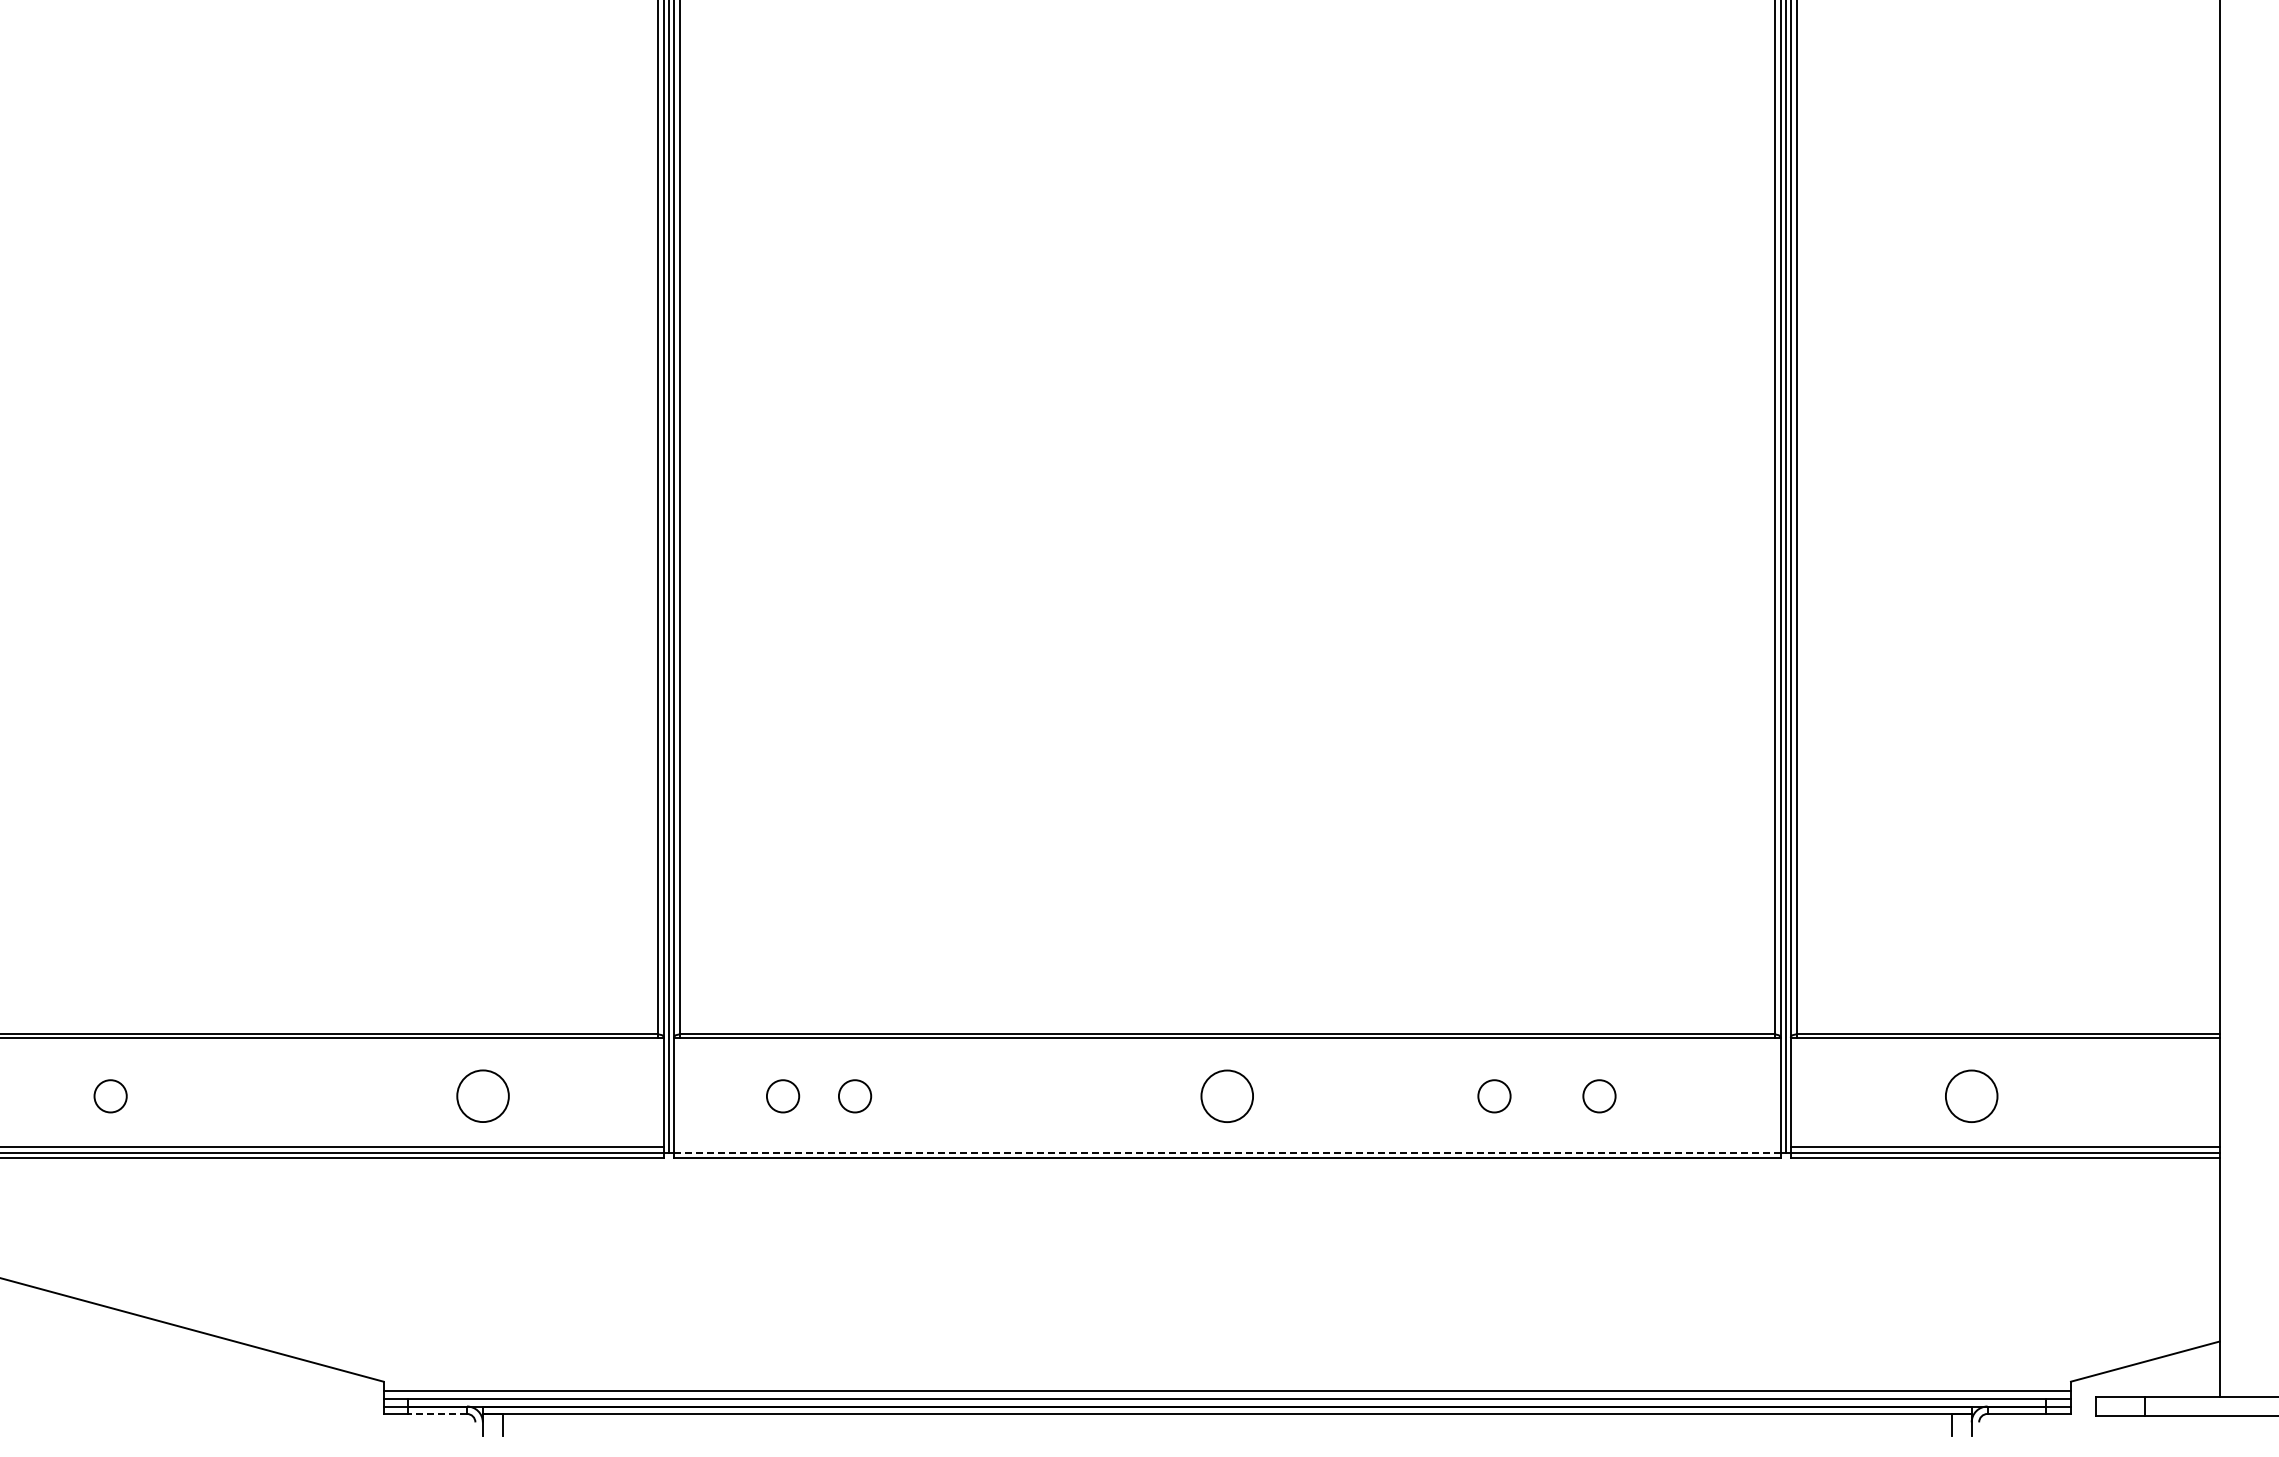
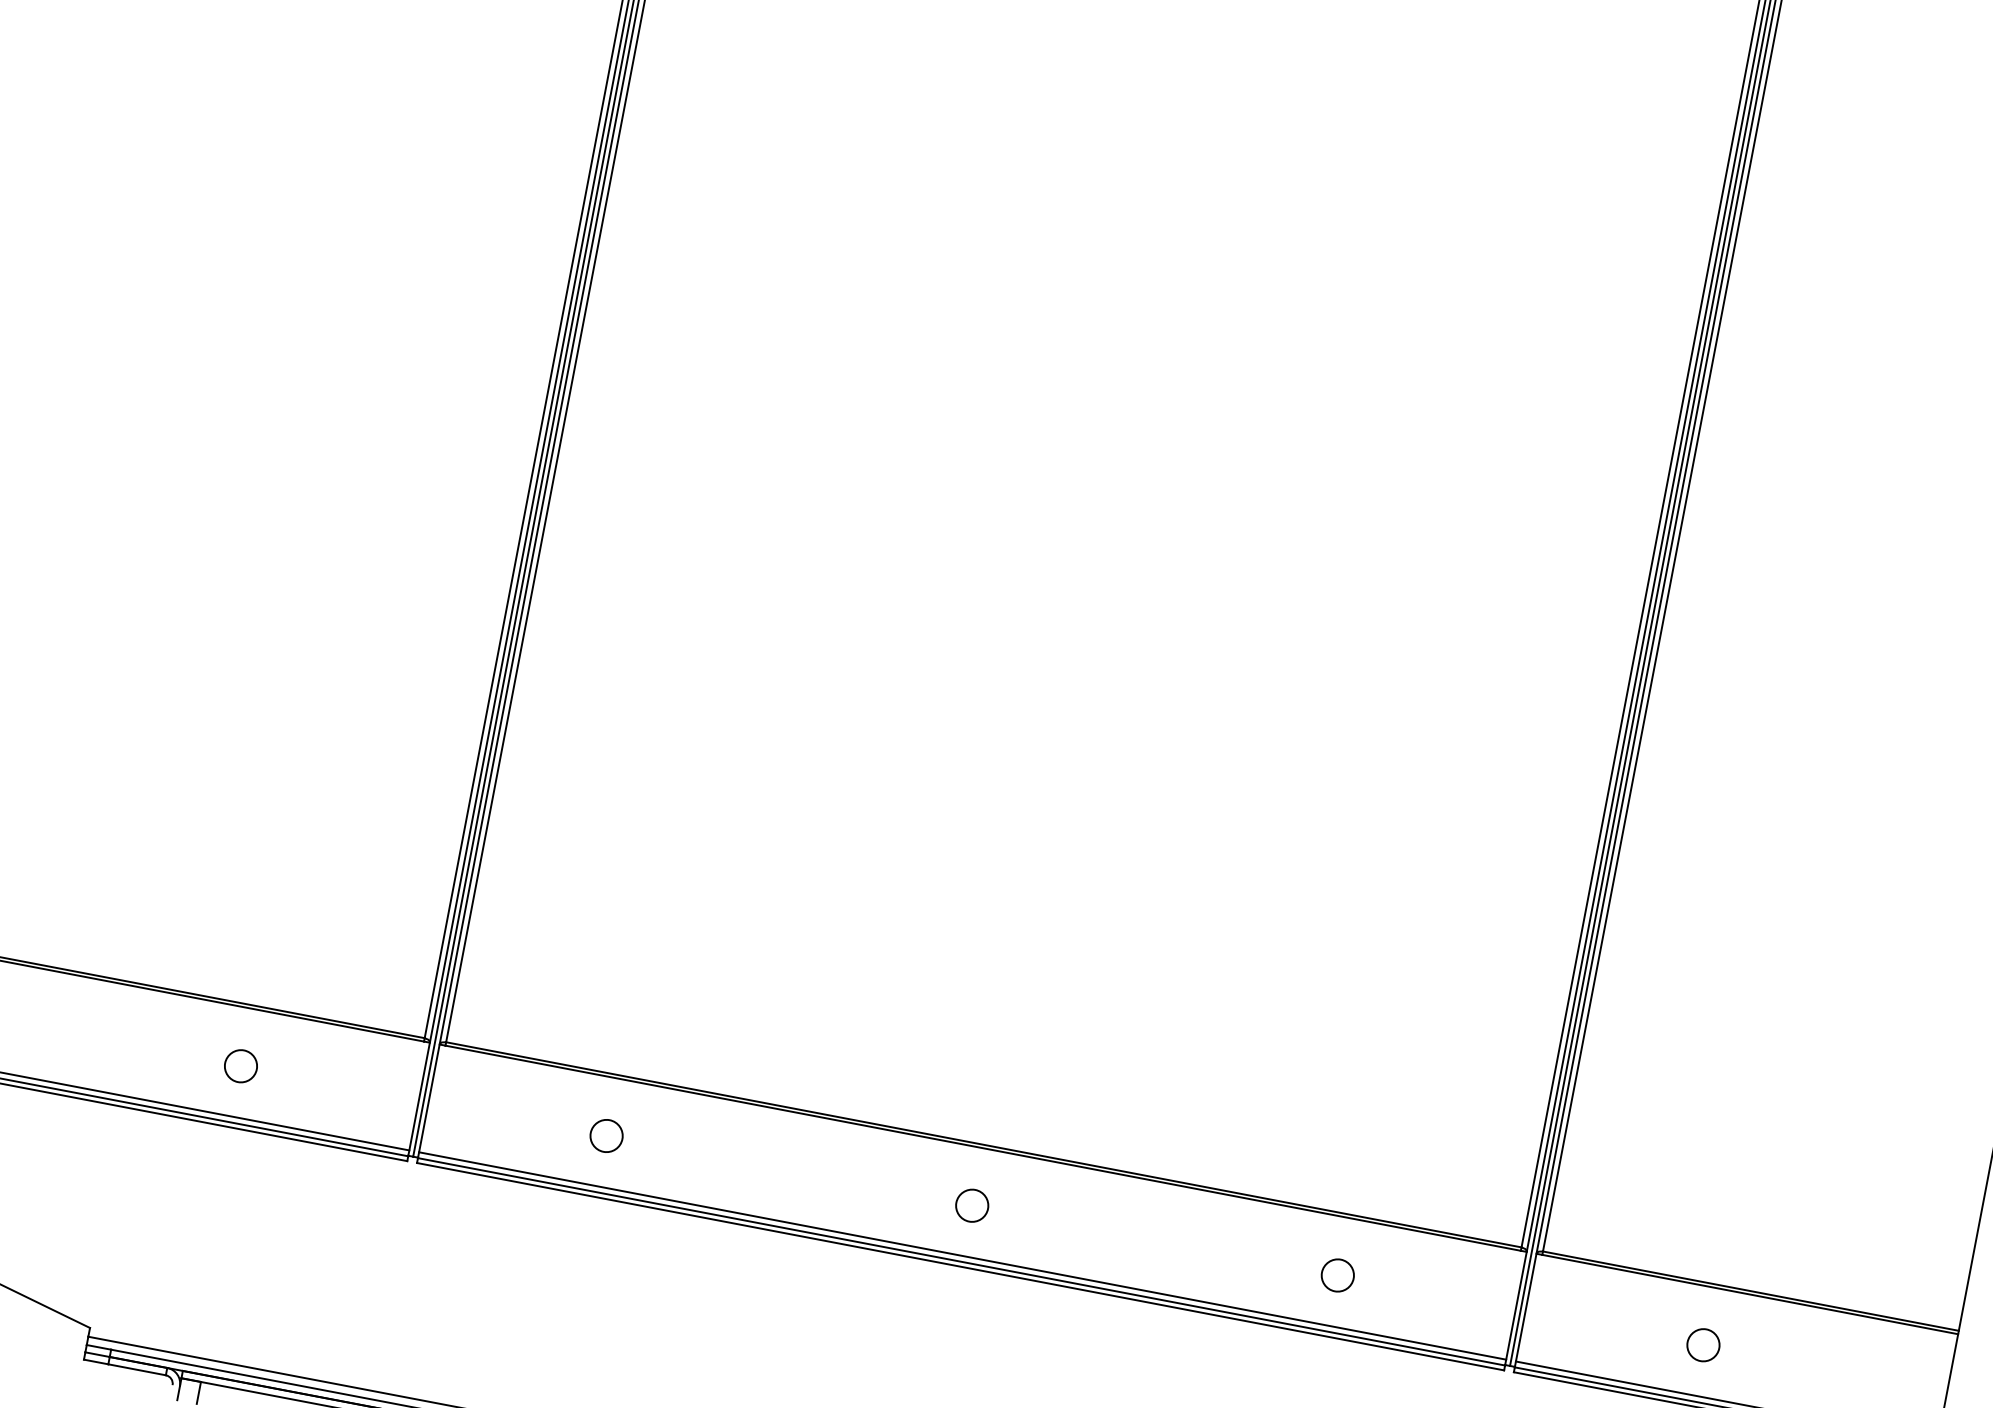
circle: (482, 1096) -> (240, 1066), size x0.62
circle: (783, 1096) -> (536, 1122), removed
circle: (1227, 1096) -> (972, 1205), size x0.62
circle: (1494, 1096) -> (1234, 1255), removed
circle: (1971, 1096) -> (1703, 1345), size x0.62
line: (1226, 1147) -> (961, 1255), added
line: (1226, 1153) -> (960, 1261), dashed -> solid
line: (437, 1413) -> (137, 1369), dashed -> solid

